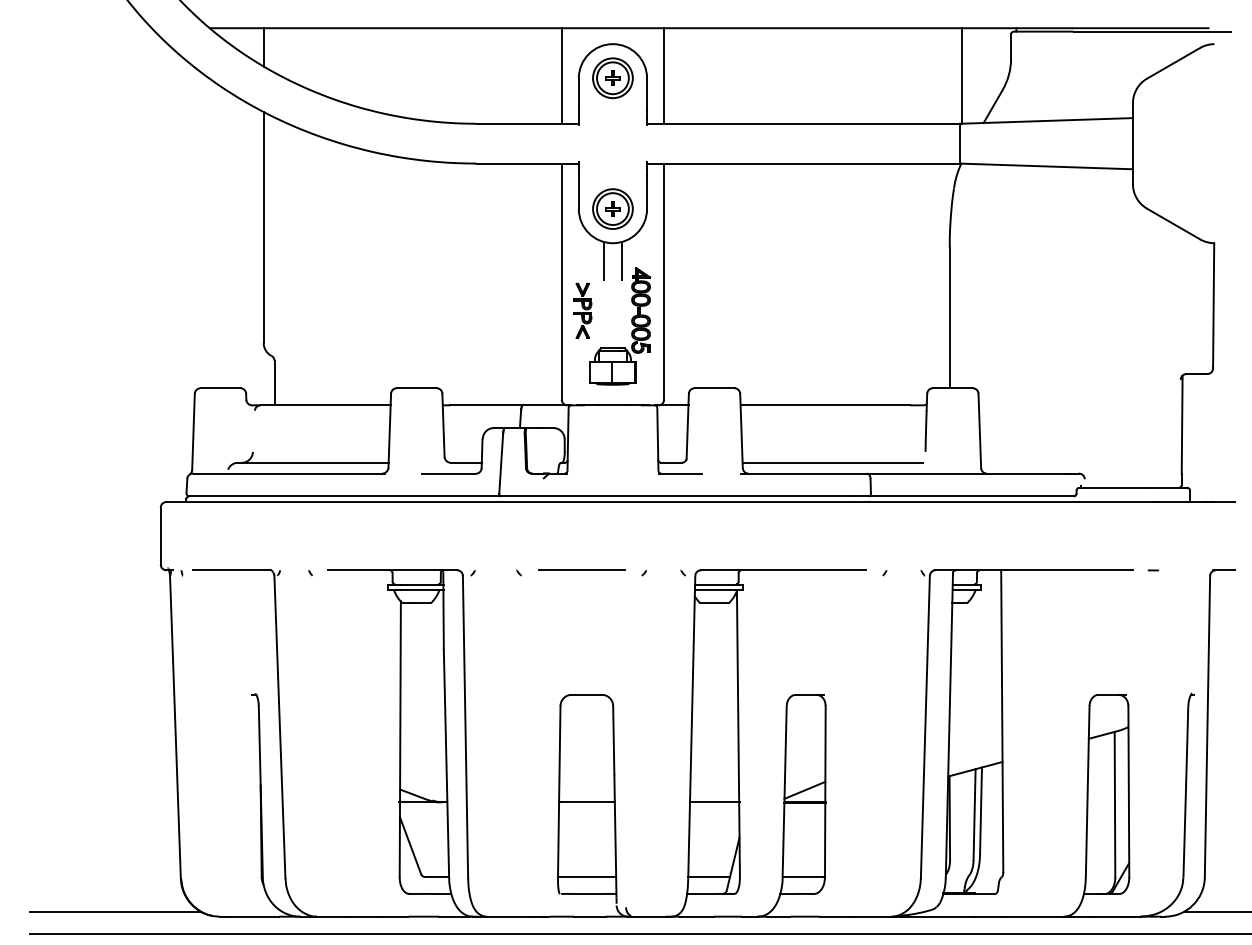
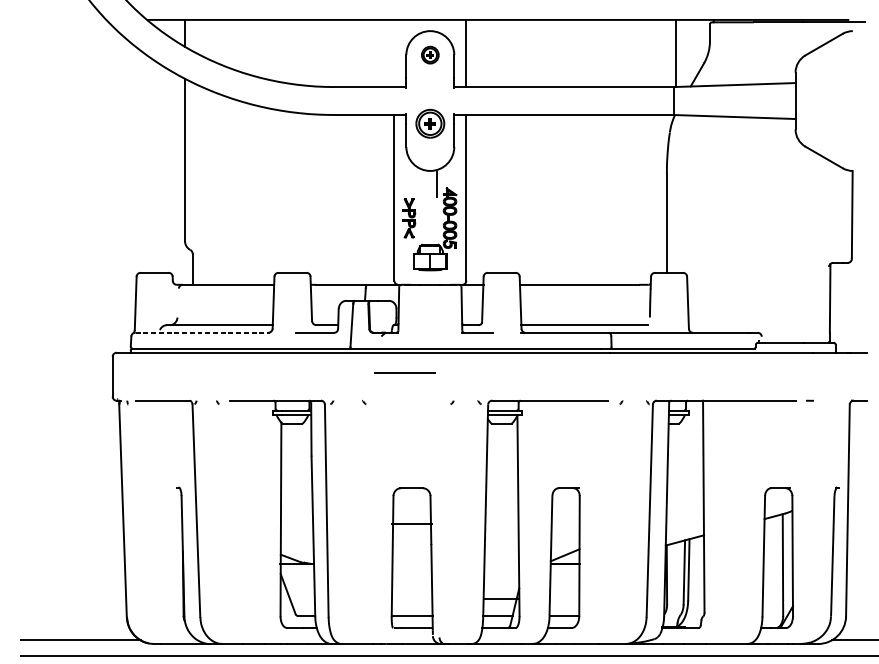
line: (561, 75) -> (394, 53), removed
part: (612, 78) -> (430, 55), size x0.6
part: (612, 208) -> (430, 123), moved
line: (604, 262) -> (424, 184), removed
line: (289, 473) -> (203, 332), solid -> dashed
line: (581, 569) -> (404, 372), moved
line: (586, 802) -> (411, 523), moved
line: (714, 802) -> (501, 598), moved

